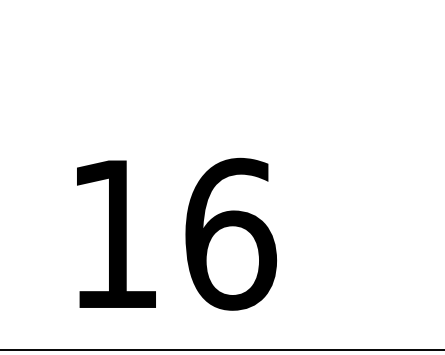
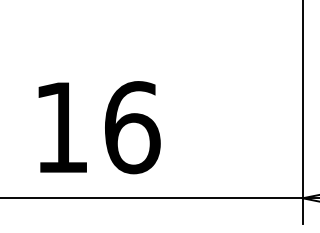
text: (176, 234) -> (99, 127), moved

